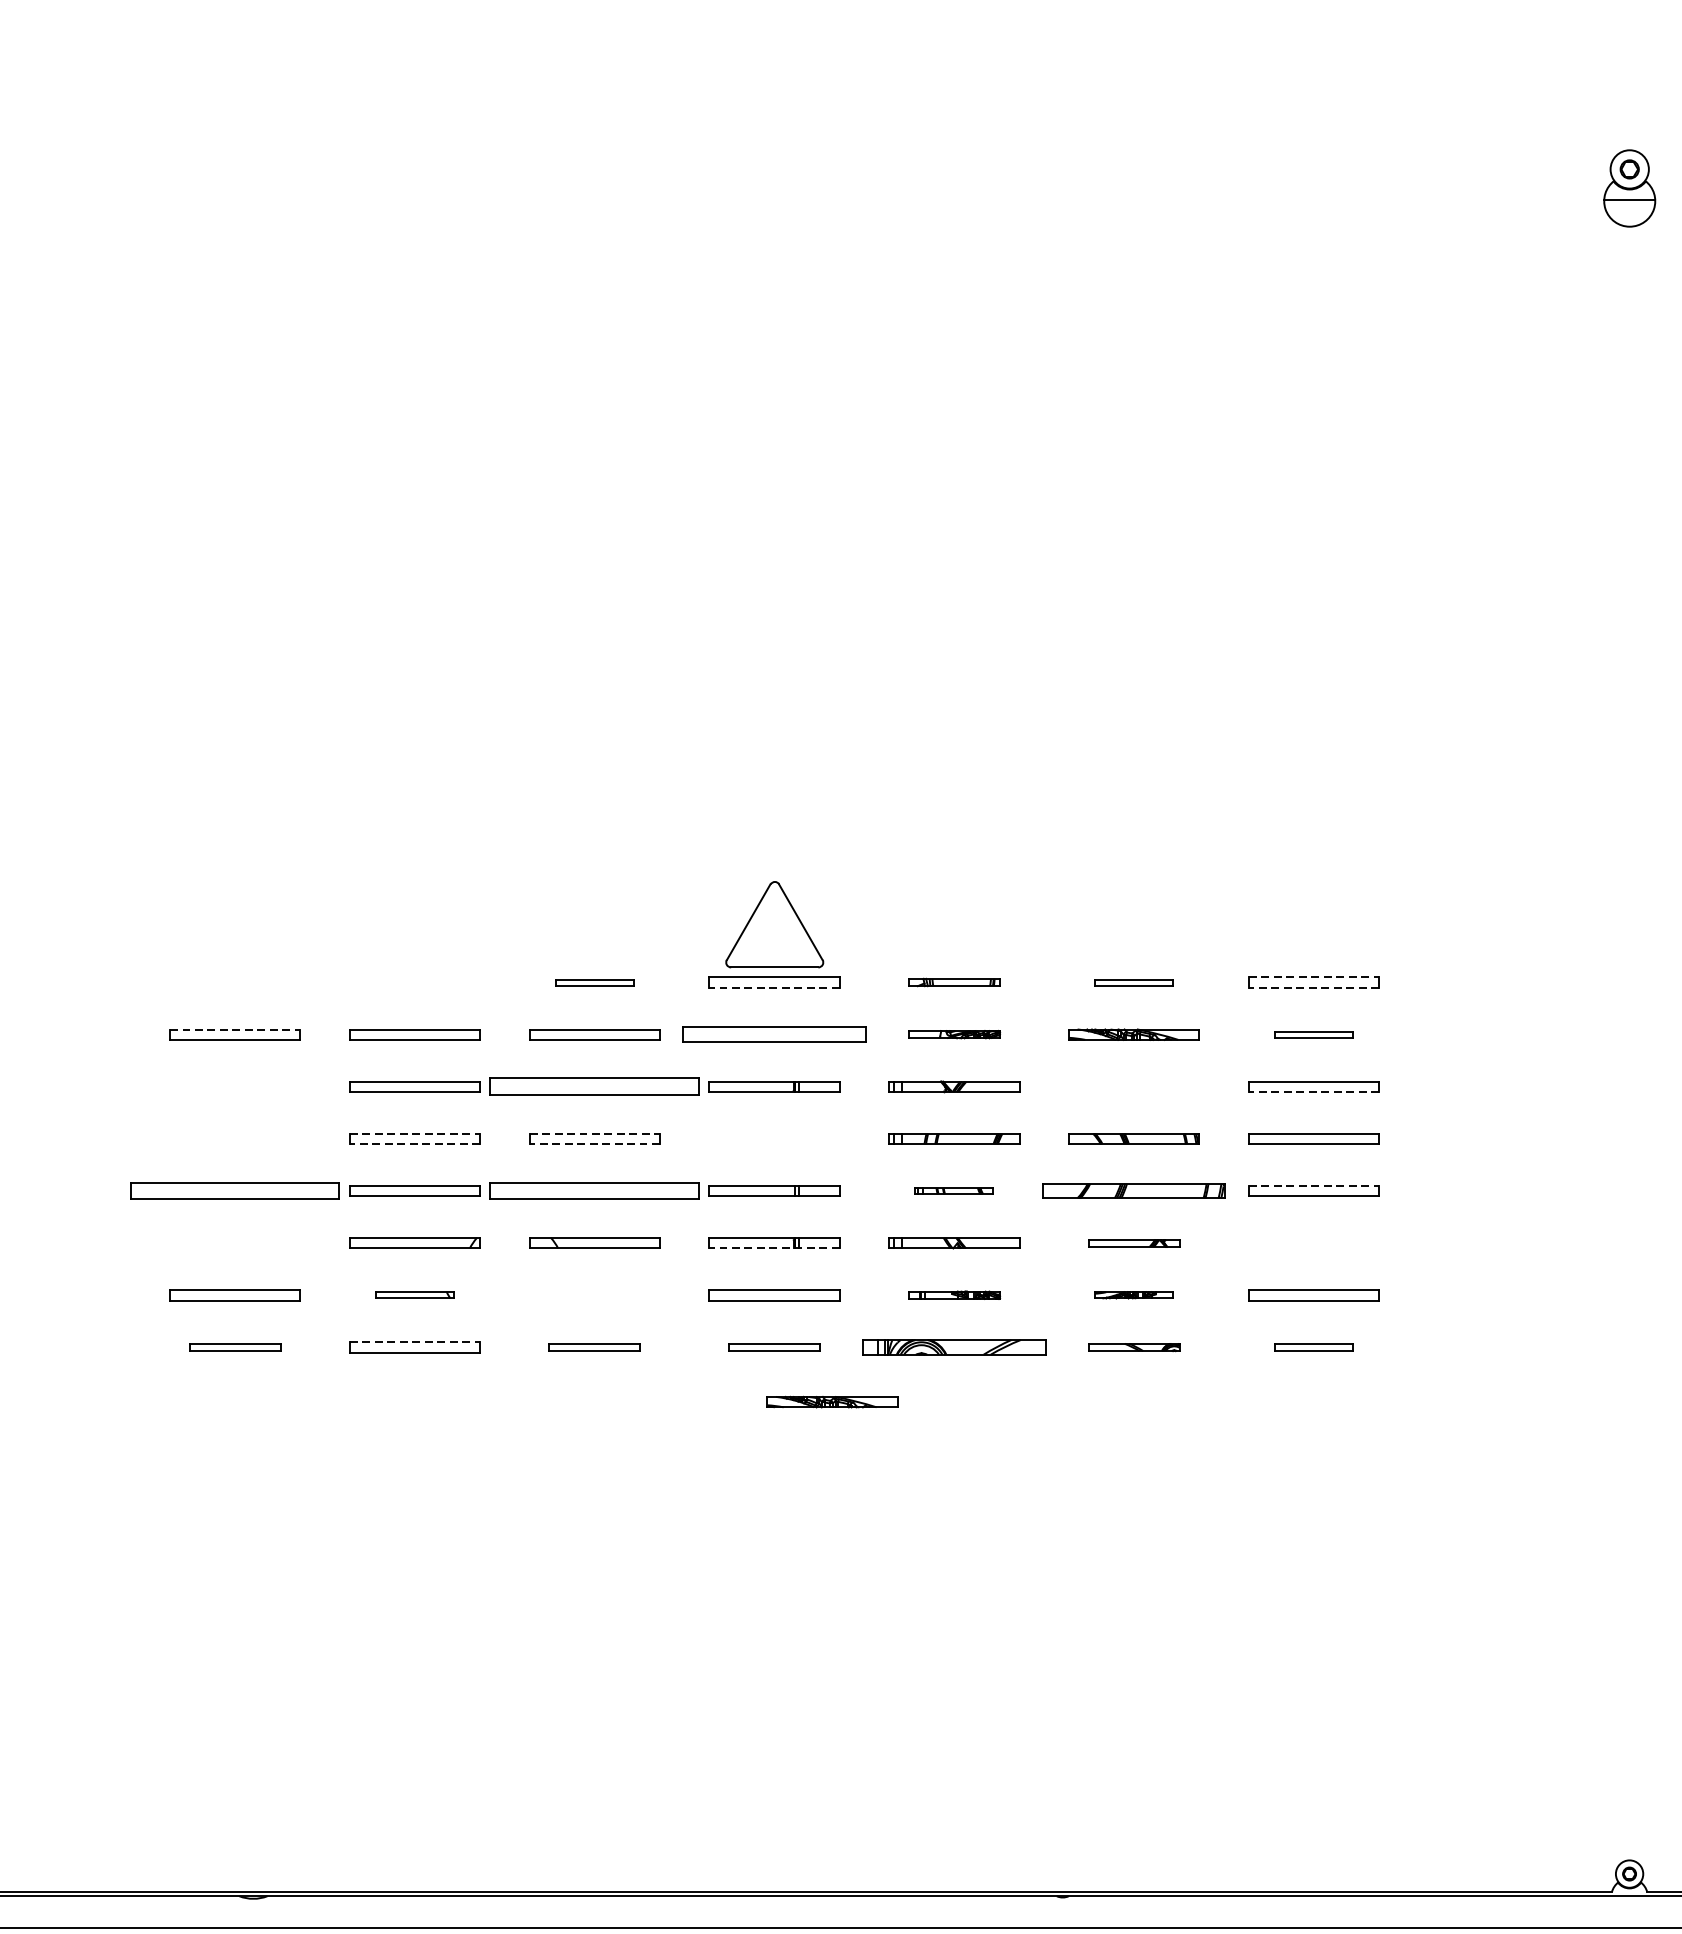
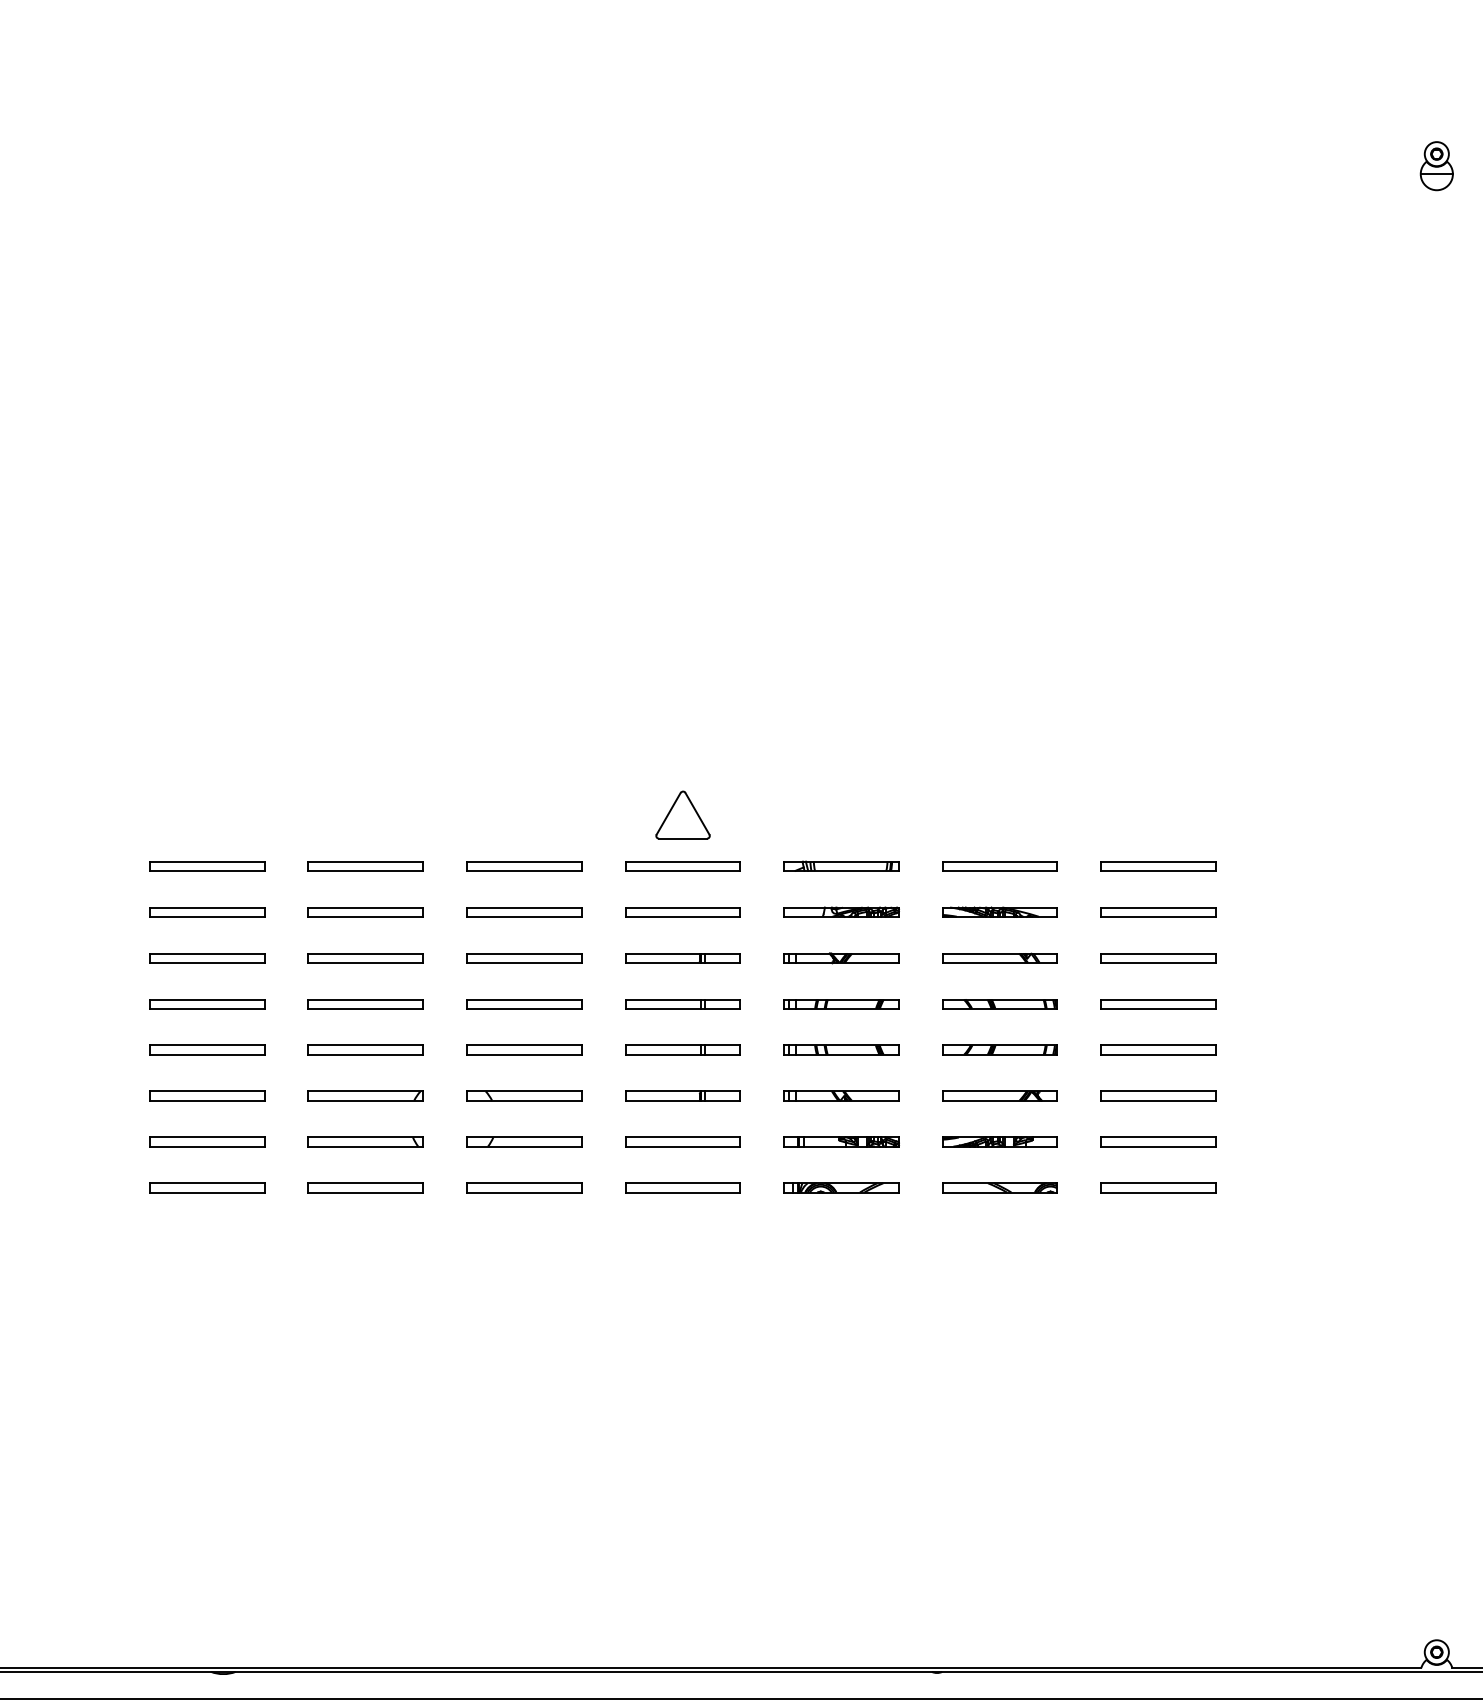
part: (1629, 189) -> (1436, 166), size x0.71
part: (774, 923) -> (682, 814), size x0.62
line: (1315, 977) -> (1159, 861), dashed -> solid
part: (954, 981) -> (841, 865), size x1.43
part: (235, 982) -> (207, 866), added
part: (414, 982) -> (365, 866), added
part: (594, 982) -> (524, 866), size x1.67
part: (1133, 982) -> (999, 866), size x1.67
line: (774, 987) -> (682, 870), dashed -> solid
line: (1313, 987) -> (1158, 870), dashed -> solid
line: (235, 1029) -> (207, 907), dashed -> solid
part: (954, 1033) -> (841, 911), size x1.43
part: (774, 1035) -> (682, 912), size x0.71
part: (1313, 1035) -> (1158, 912), size x1.67
part: (1133, 1086) -> (999, 957), added
part: (235, 1087) -> (207, 958), added
part: (594, 1087) -> (524, 958), size x0.62
line: (1313, 1091) -> (1158, 962), dashed -> solid
line: (415, 1133) -> (366, 999), dashed -> solid
line: (594, 1133) -> (524, 999), dashed -> solid
part: (235, 1139) -> (207, 1004), added
part: (774, 1139) -> (682, 1004), added
line: (414, 1143) -> (365, 1008), dashed -> solid
line: (593, 1143) -> (523, 1008), dashed -> solid
line: (1315, 1185) -> (1159, 1045), dashed -> solid
part: (235, 1190) -> (207, 1049), size x0.62
part: (594, 1190) -> (524, 1049), size x0.62
part: (954, 1190) -> (841, 1049), size x1.67
part: (1133, 1190) -> (999, 1049), size x0.71
part: (235, 1242) -> (207, 1095), added
part: (1133, 1242) -> (999, 1095), size x1.43
part: (1313, 1242) -> (1158, 1095), added
line: (774, 1248) -> (682, 1100), dashed -> solid
part: (414, 1294) -> (365, 1141), size x1.67
part: (594, 1294) -> (524, 1141), added
part: (954, 1294) -> (841, 1141), size x1.43
part: (1133, 1294) -> (999, 1141), size x1.67
line: (415, 1342) -> (366, 1183), dashed -> solid
part: (235, 1346) -> (207, 1187), size x1.43
part: (594, 1346) -> (524, 1187), size x1.43
part: (774, 1346) -> (682, 1187), size x1.43
part: (954, 1346) -> (841, 1187), size x0.71
part: (1133, 1346) -> (999, 1187), size x1.43
part: (1313, 1346) -> (1158, 1187), size x1.67
part: (831, 1401) -> (733, 1235), removed

